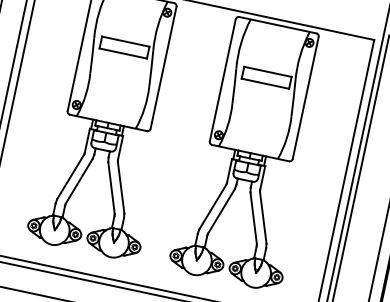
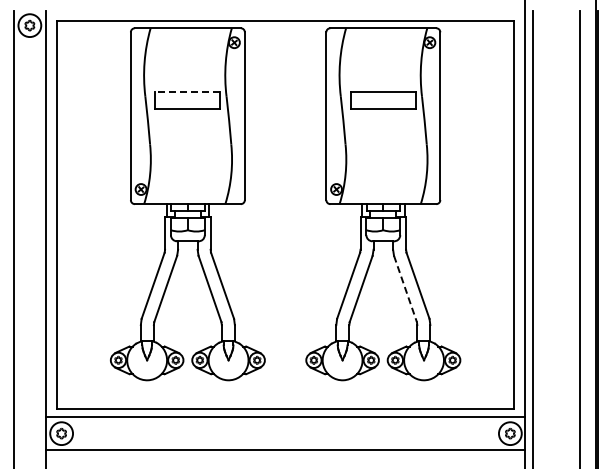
line: (125, 41) -> (187, 92), solid -> dashed
line: (253, 218) -> (405, 289), solid -> dashed

